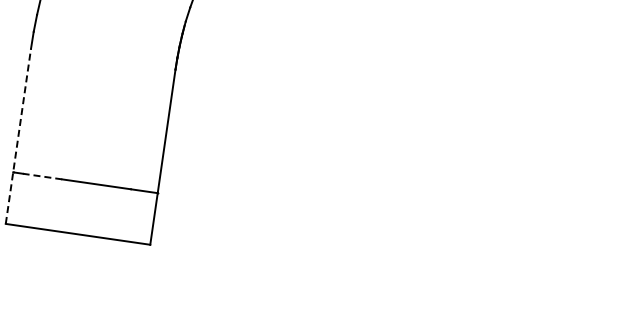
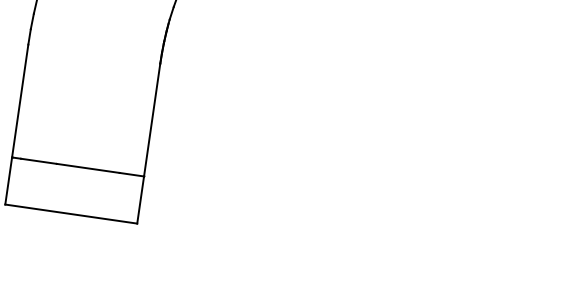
line: (18, 135) -> (16, 123), dashed -> solid
line: (42, 176) -> (38, 161), dashed -> solid

